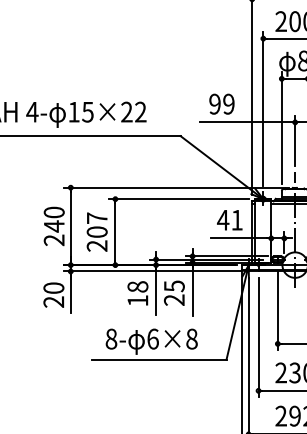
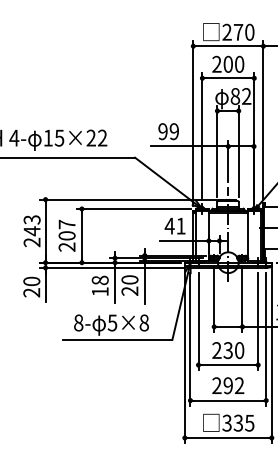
text: (53, 212) -> (31, 219), 240 -> 243
text: (173, 285) -> (129, 279), 25 -> 20
text: (152, 338) -> (112, 322), 6×8 -> 5×8

